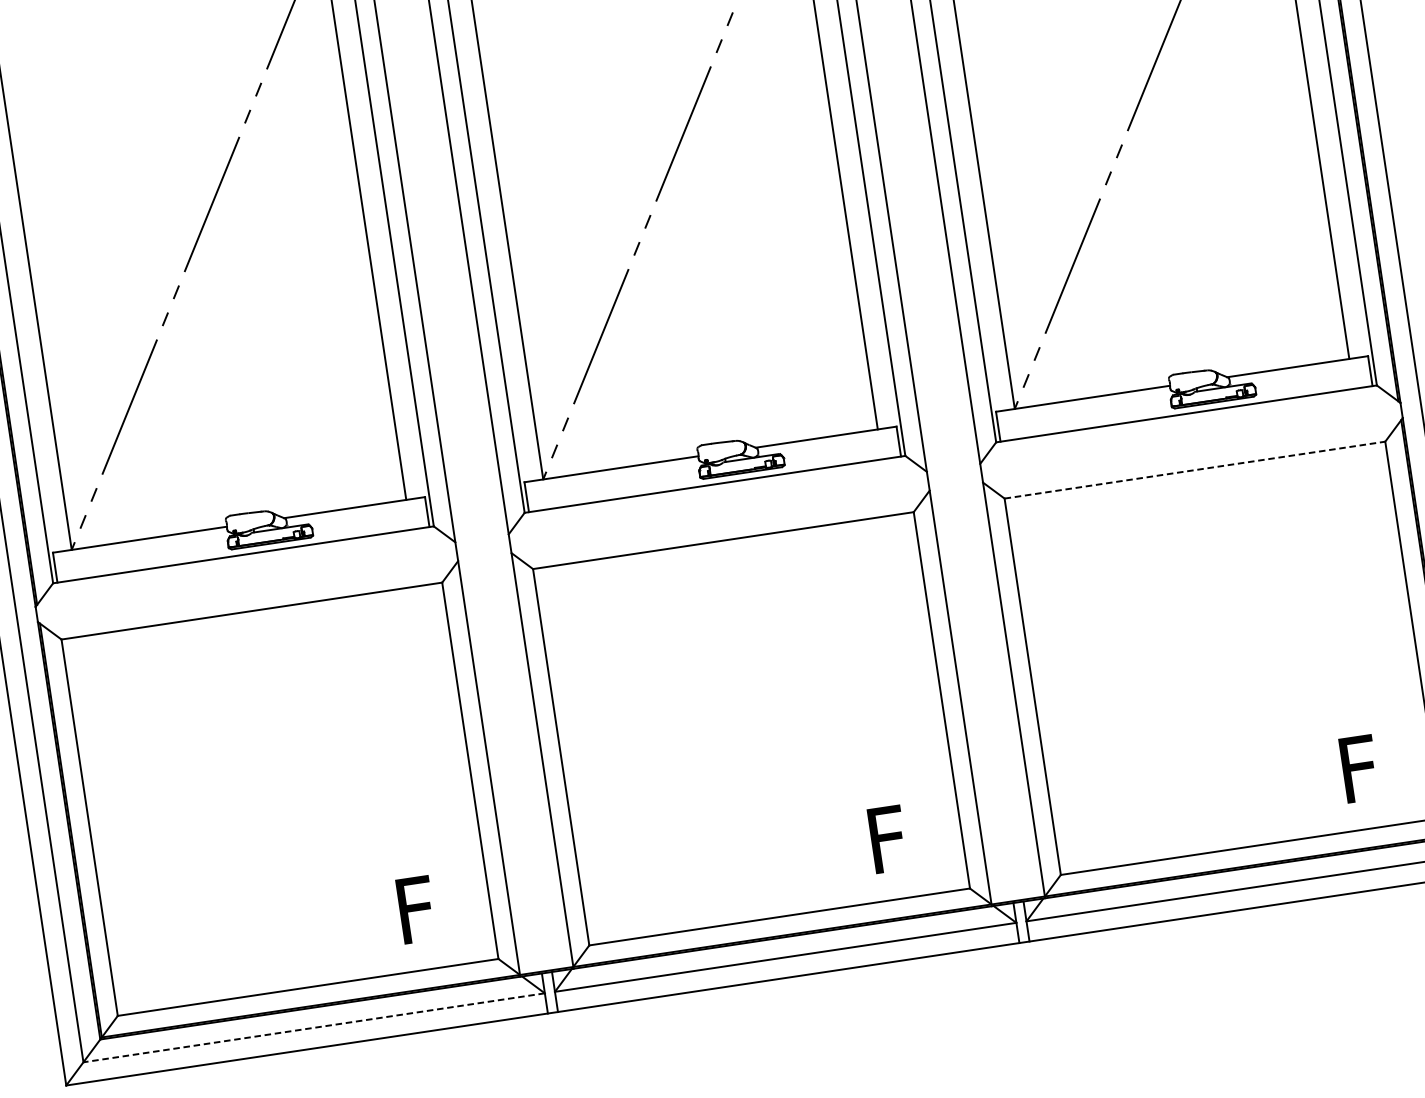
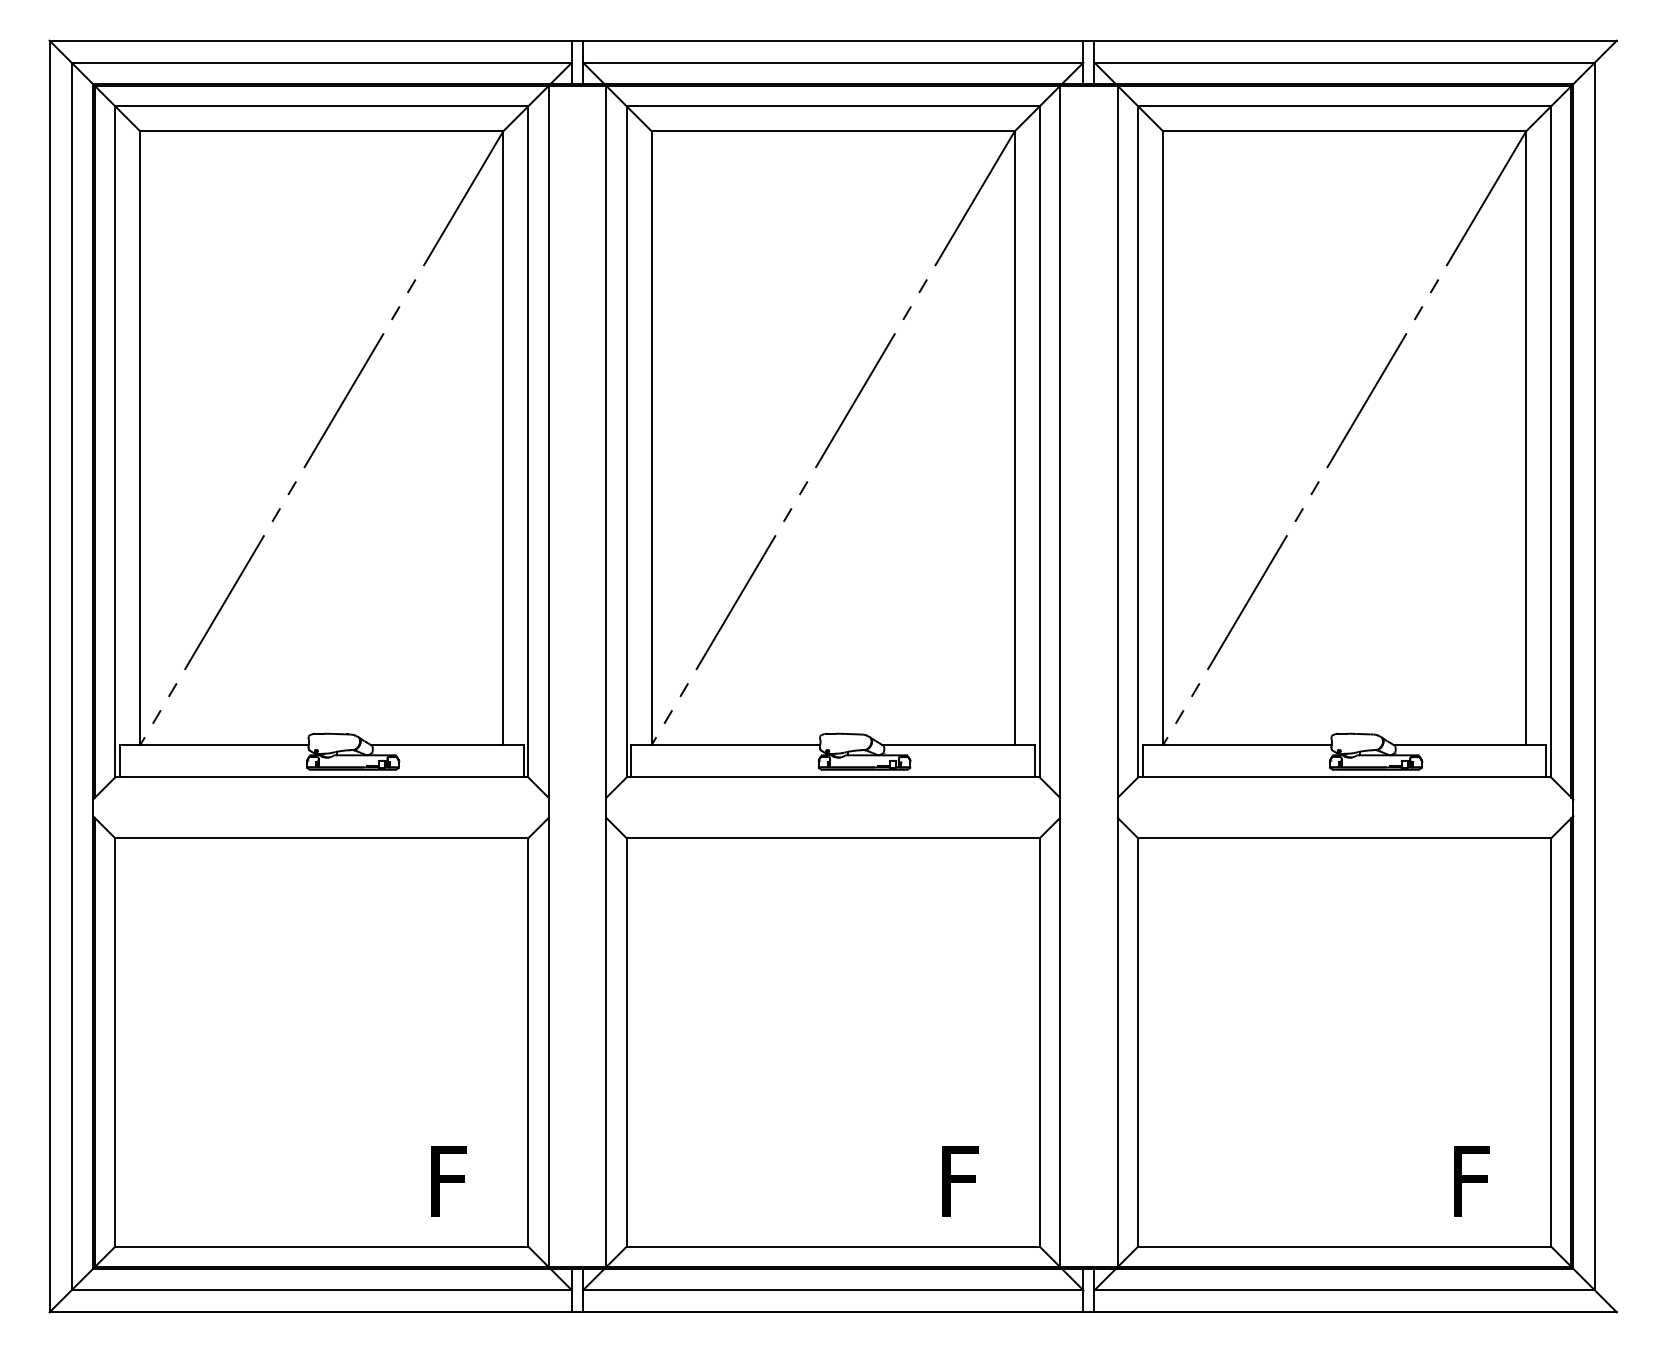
line: (1195, 470) -> (1345, 838), dashed -> solid
line: (313, 1027) -> (321, 1290), dashed -> solid

